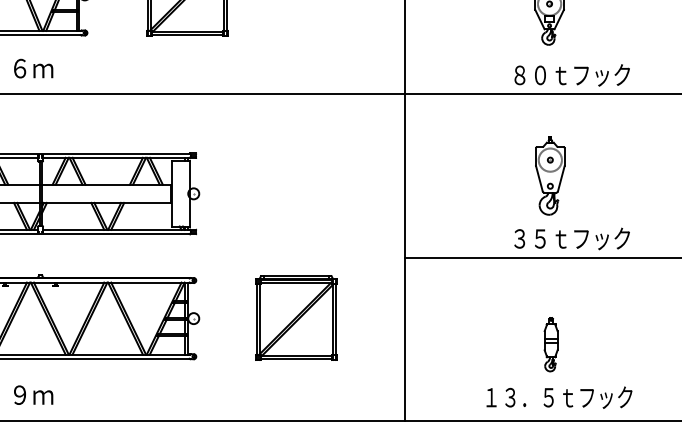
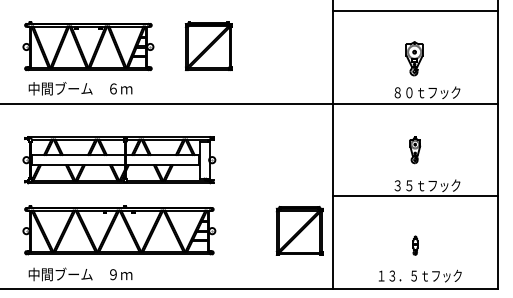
part: (551, 175) -> (415, 149), size x0.6
part: (296, 317) -> (299, 230), moved
part: (551, 343) -> (415, 245), size x0.6

